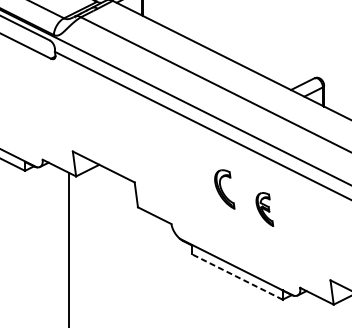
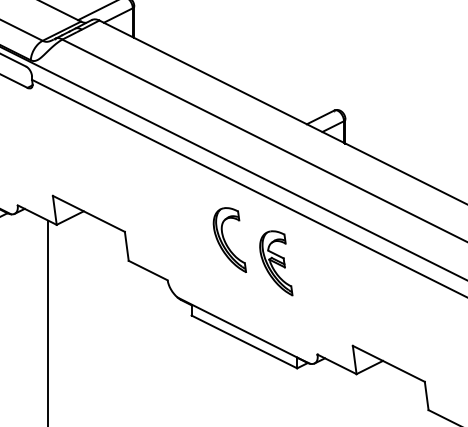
part: (224, 188) -> (229, 239), size x1.43
part: (264, 209) -> (276, 263), size x1.67
line: (236, 276) -> (243, 341), dashed -> solid

